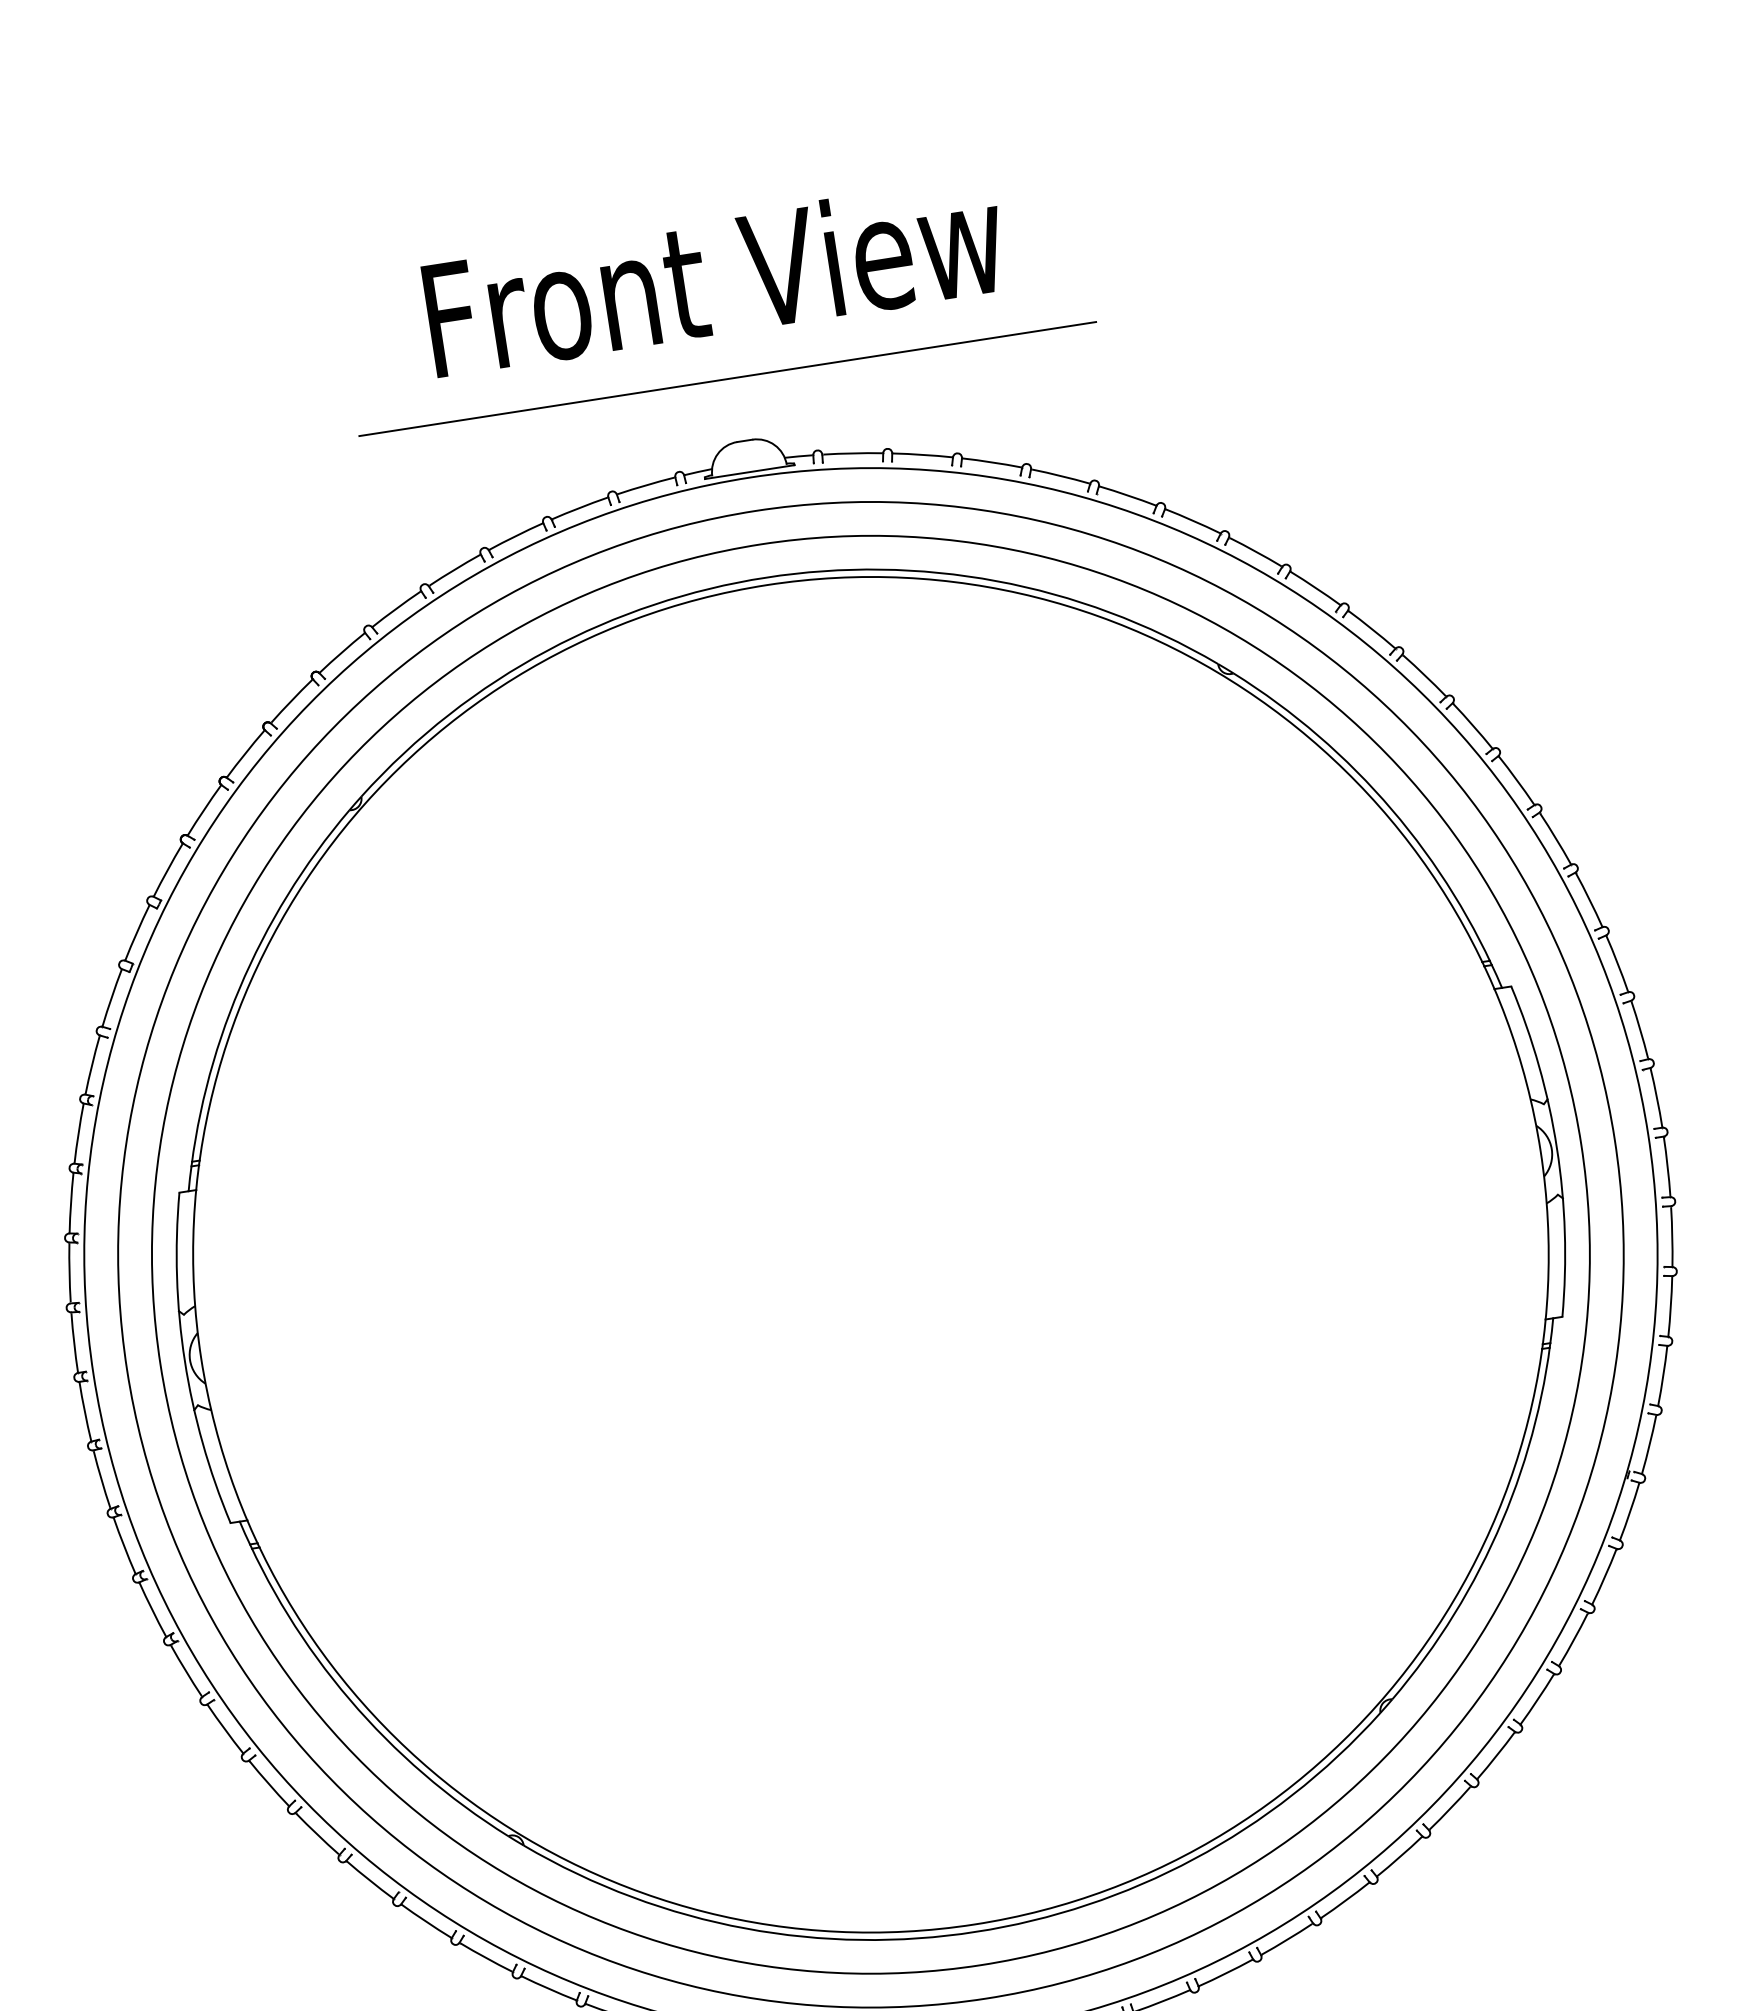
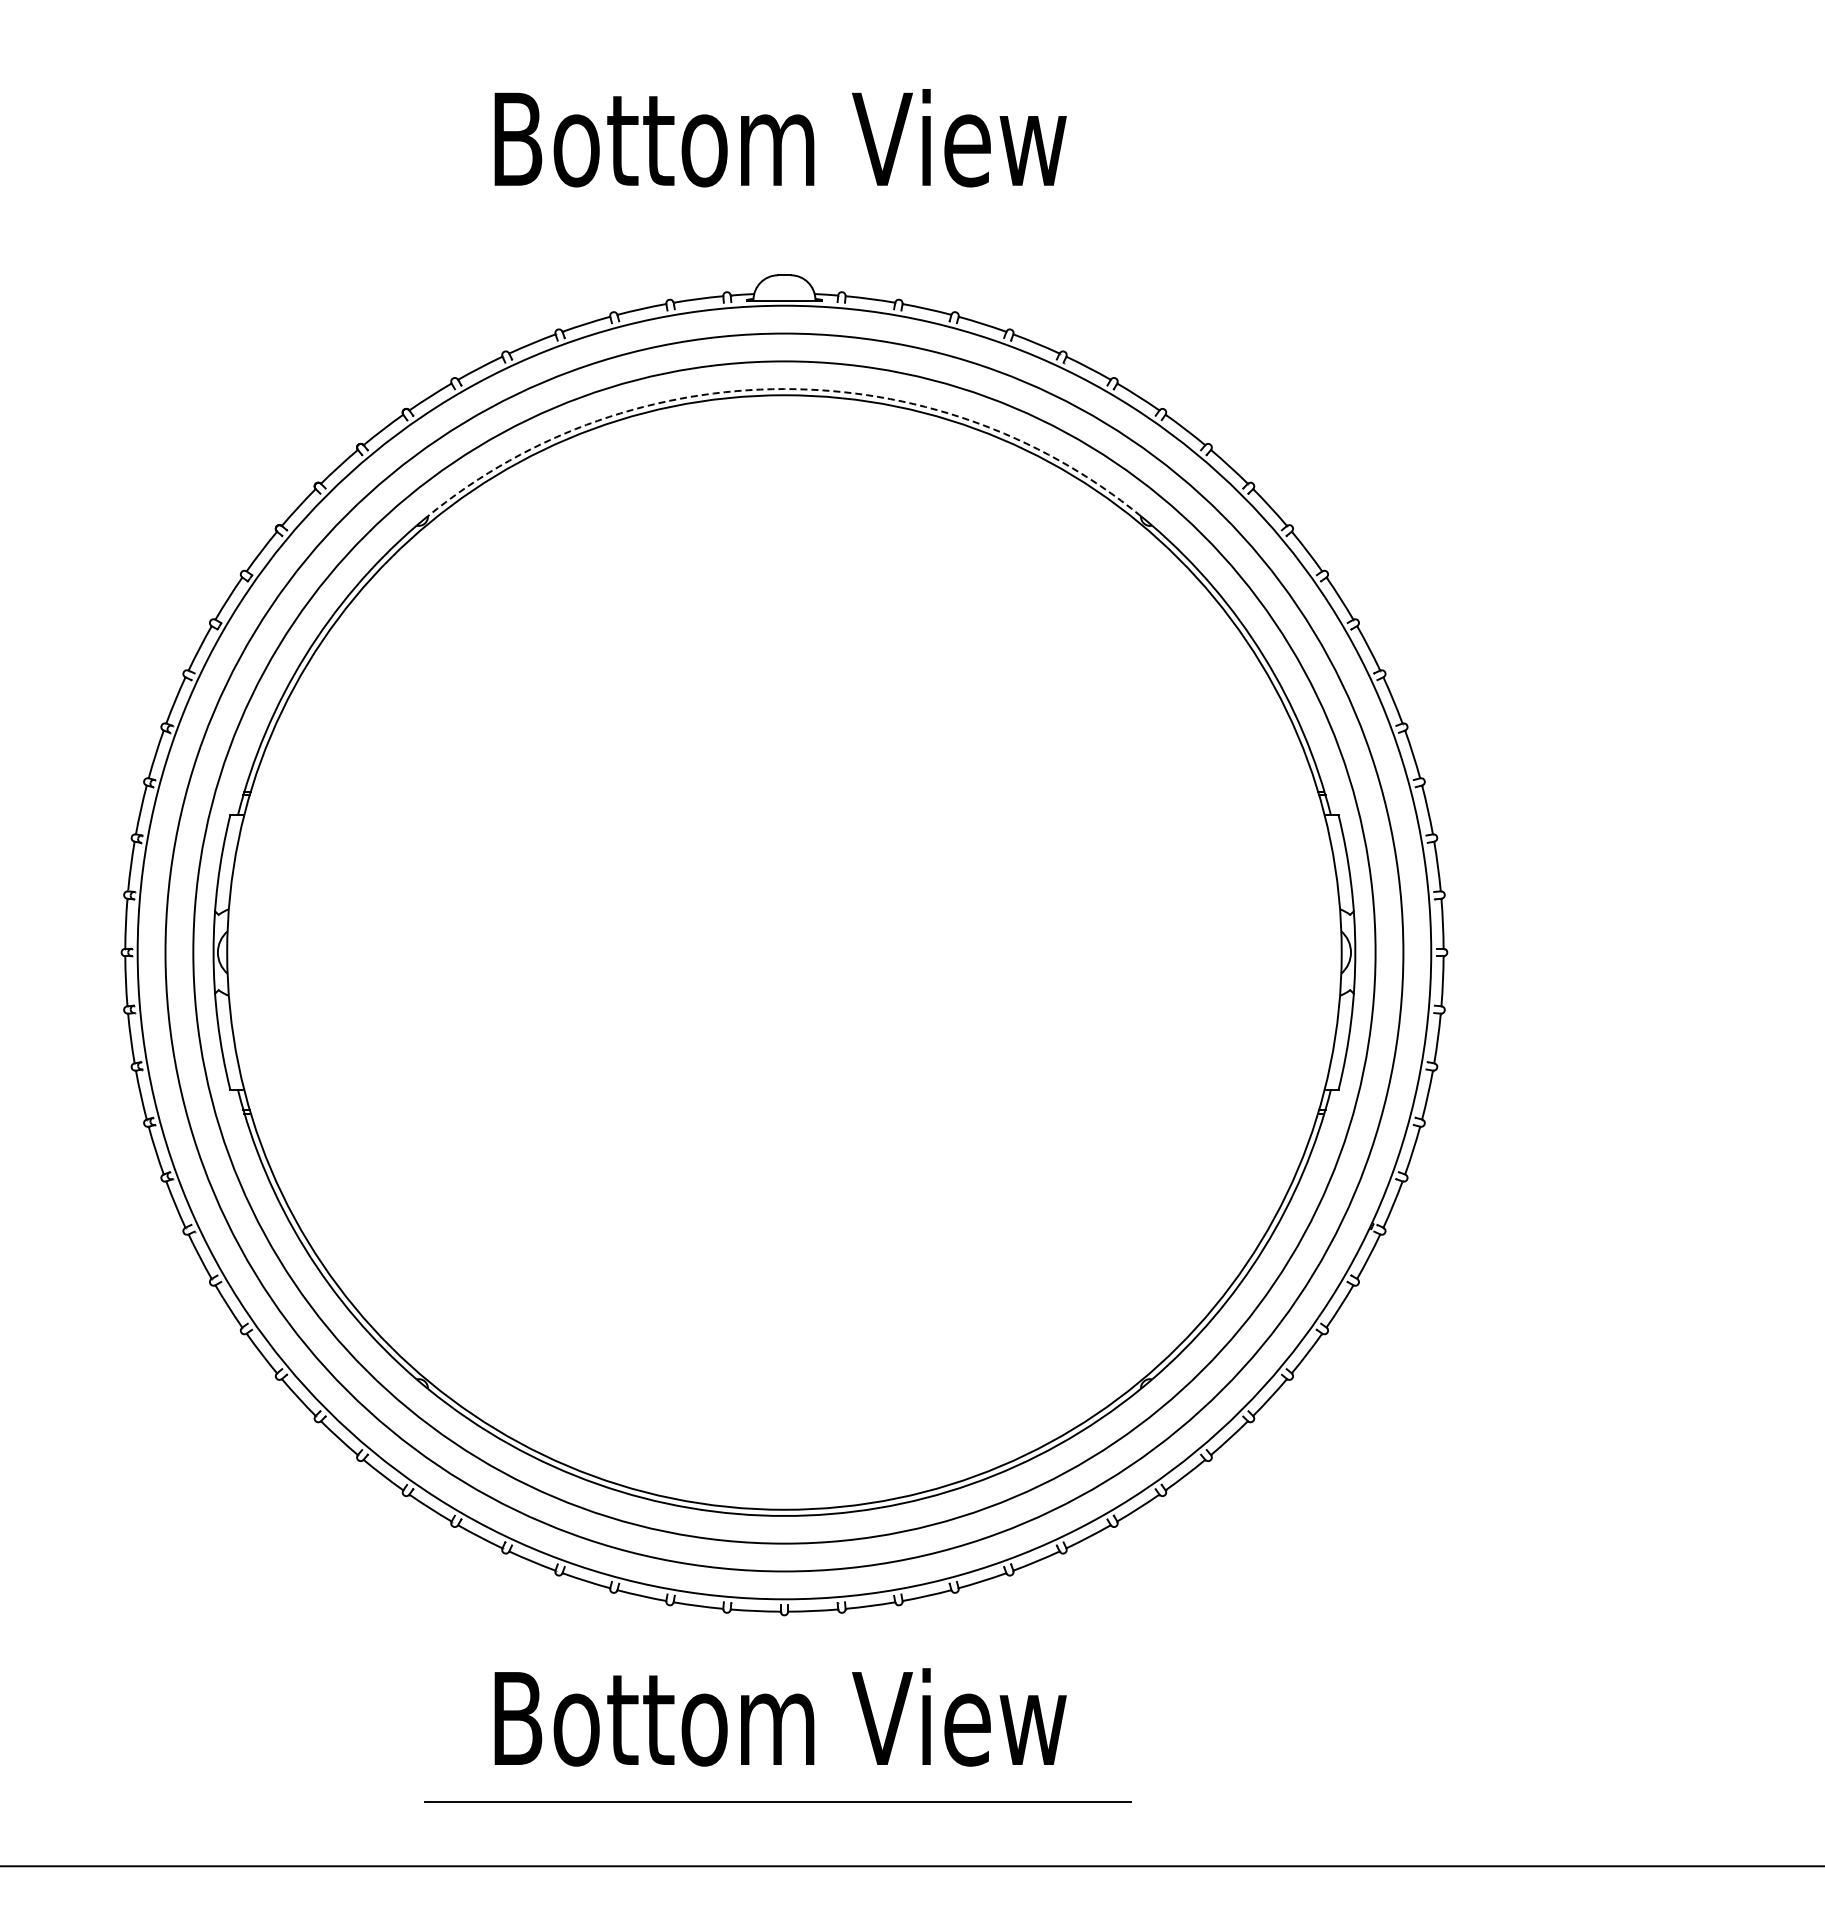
text: (714, 277) -> (780, 138), Front View -> Bottom View
line: (726, 378) -> (777, 222), removed
arc: (766, 578) -> (784, 389), solid -> dashed

